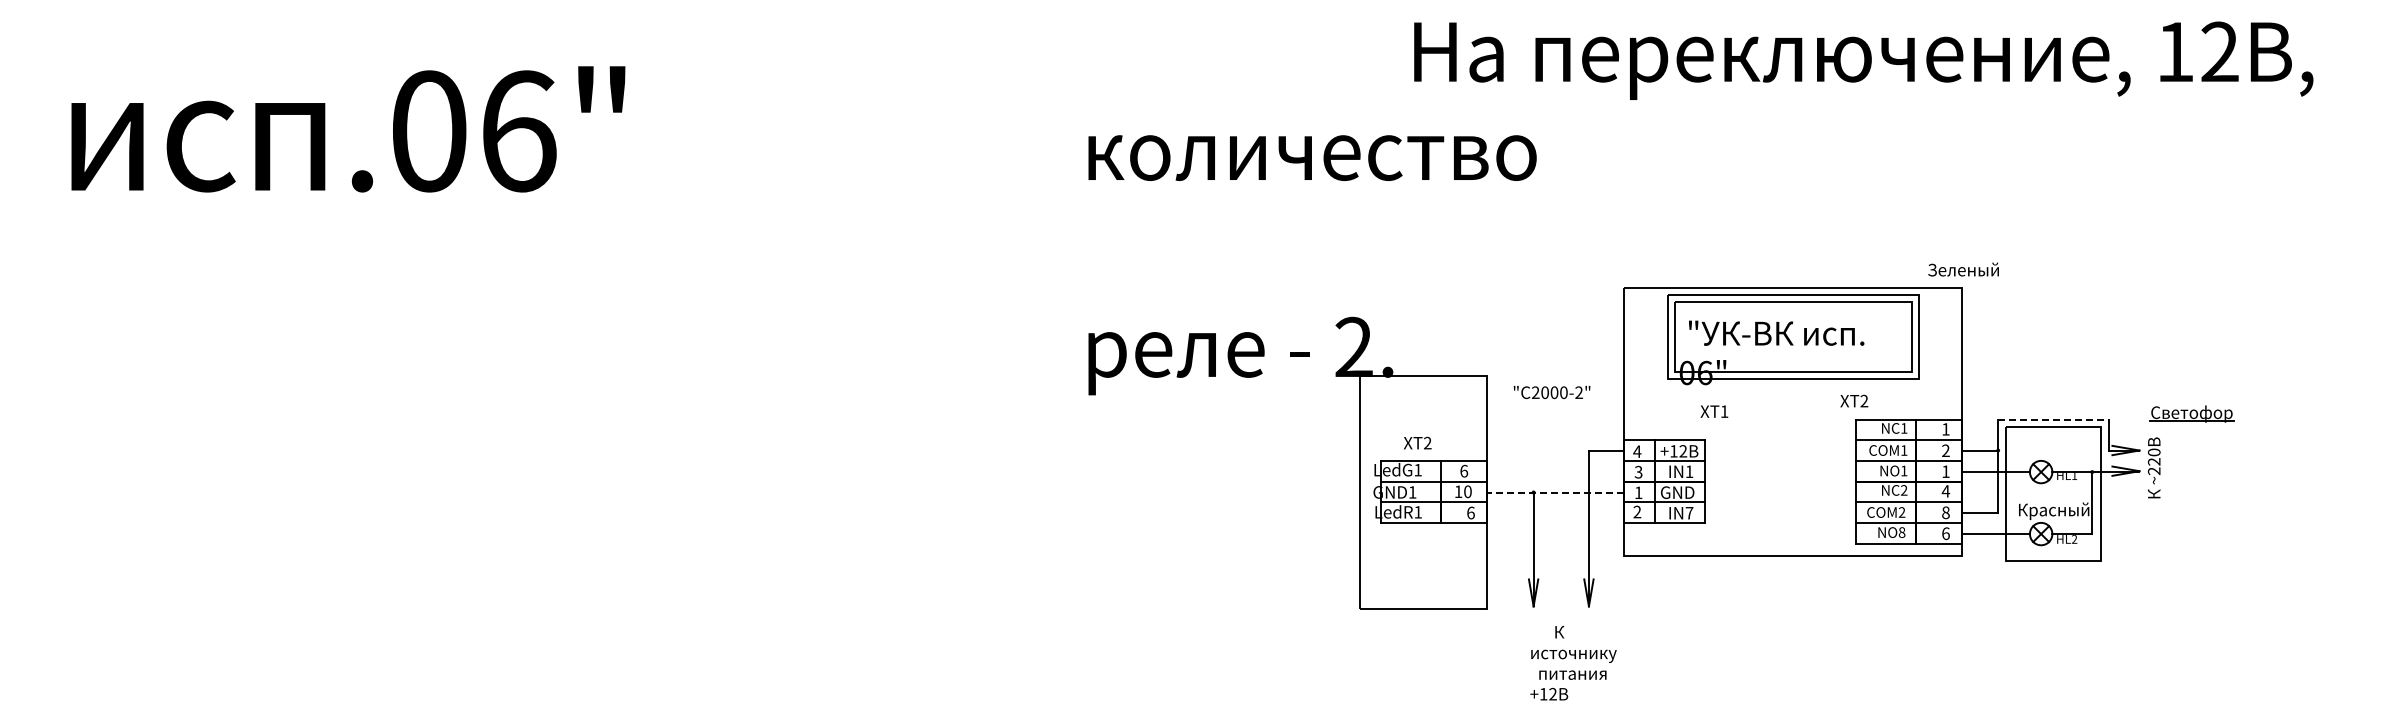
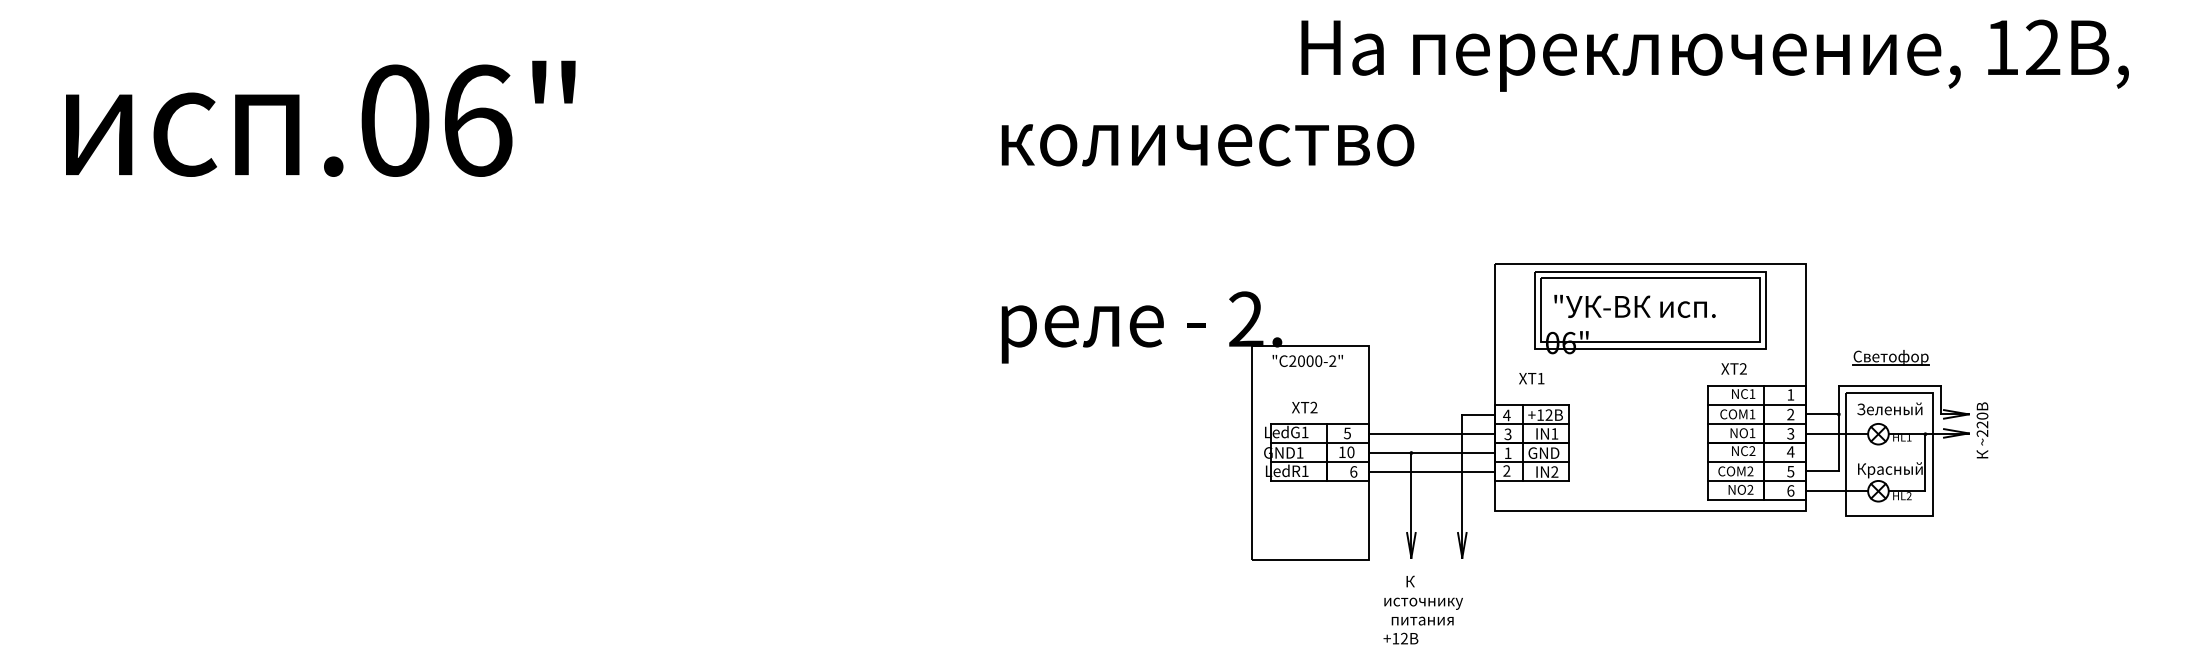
text: (1963, 269) -> (1889, 408), moved
text: (1551, 392) -> (1307, 360), moved
text: (1854, 400) -> (1734, 368), moved
text: (1714, 411) -> (1531, 378), moved
part: (2191, 413) -> (1890, 357), moved
line: (2053, 419) -> (1889, 385), dashed -> solid
text: (1464, 470) -> (1347, 432), 6 -> 5
line: (1555, 471) -> (1431, 433), added
text: (1945, 471) -> (1790, 433), 1 -> 3
line: (1555, 492) -> (1431, 453), dashed -> solid
line: (1555, 512) -> (1431, 471), added
text: (1689, 512) -> (1554, 471), IN7 -> IN2
text: (1945, 512) -> (1790, 471), 8 -> 5
text: (1901, 532) -> (1749, 489), NO8 -> NO2
text: (1573, 662) -> (1423, 609), moved

